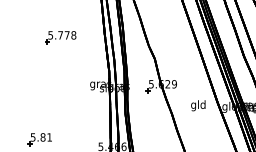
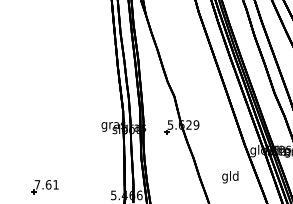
part: (60, 37) -> (68, 72), removed
text: (198, 106) -> (230, 177), moved
text: (37, 137) -> (42, 184), 5.81 -> 7.61

